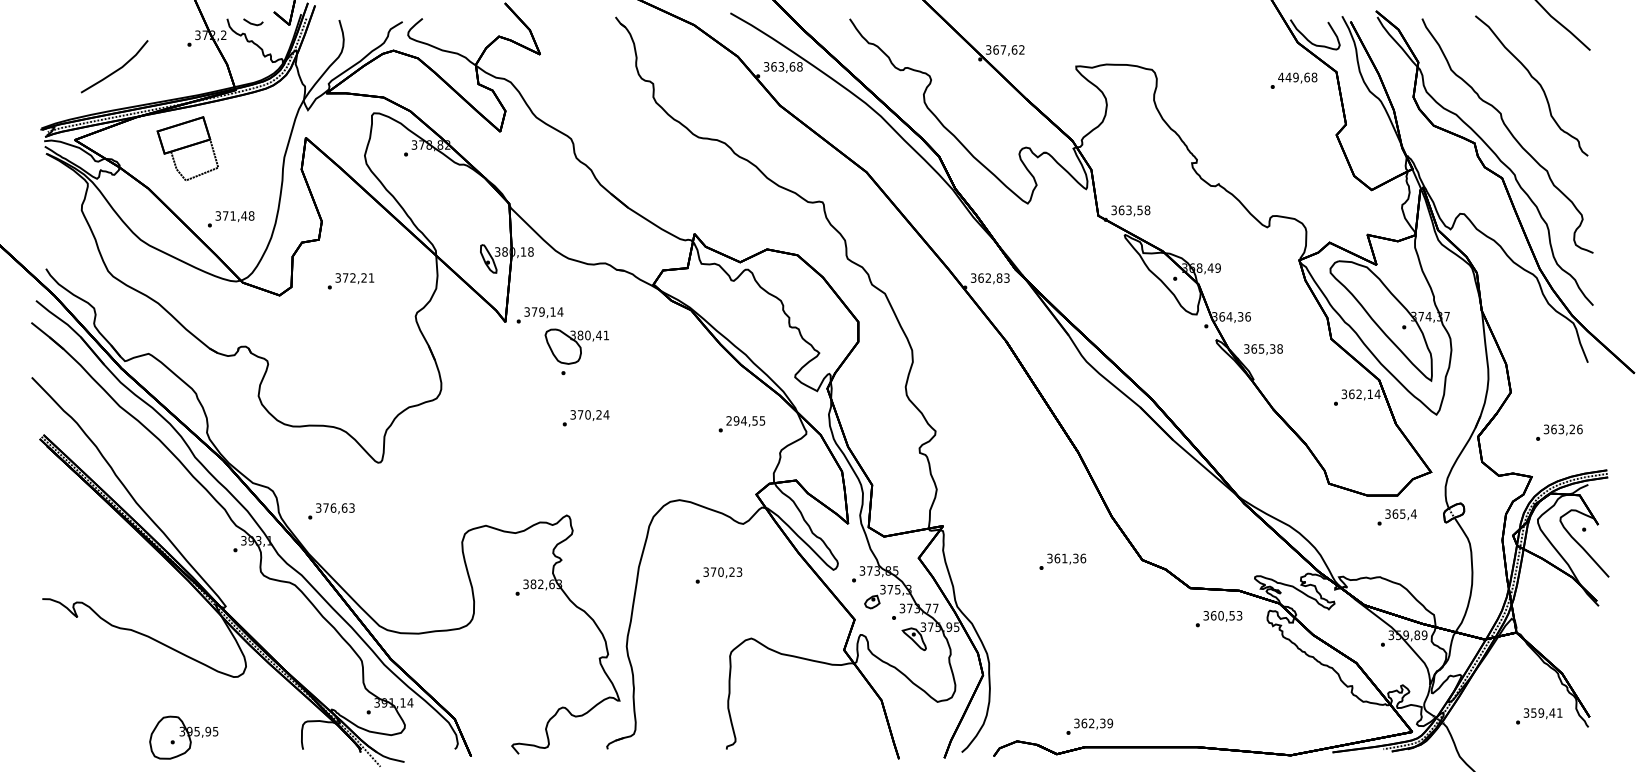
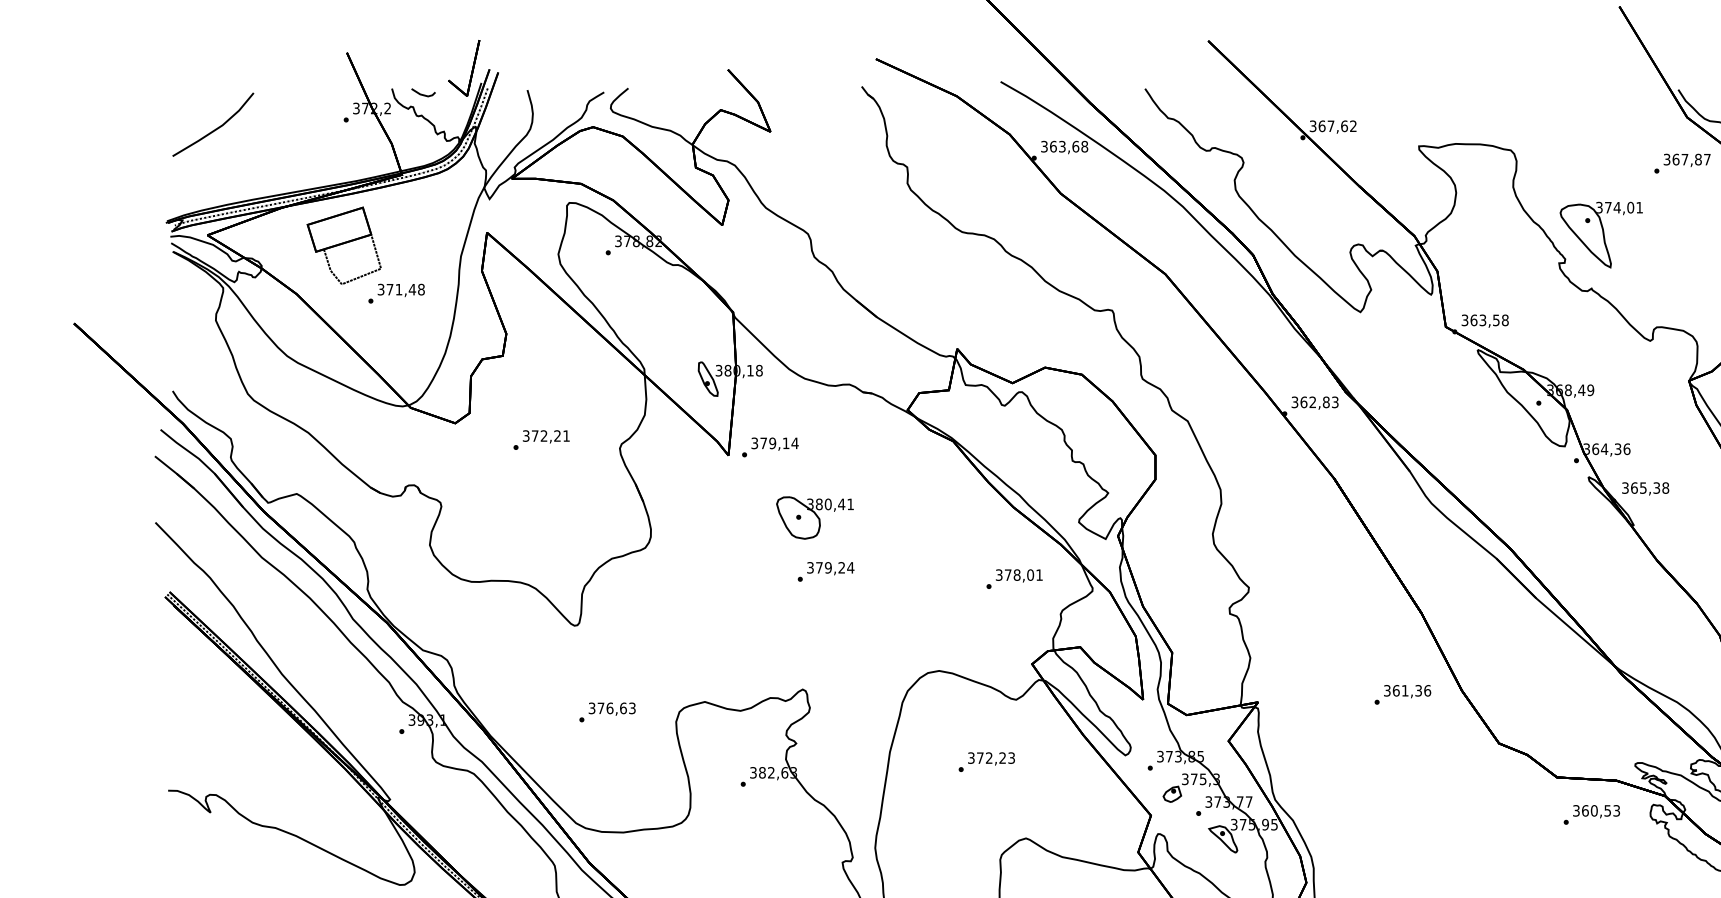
line: (116, 69) -> (215, 128), moved
text: (1297, 77) -> (1686, 159), 449,68 -> 367,87
part: (1226, 139) -> (1600, 234), added
text: (231, 219) -> (397, 293), moved
text: (350, 281) -> (541, 440), moved
part: (576, 346) -> (814, 517), moved
text: (587, 414) -> (827, 567), 370,24 -> 379,24
text: (745, 420) -> (1018, 574), 294,55 -> 378,01
text: (331, 511) -> (607, 712), moved
text: (1062, 561) -> (1402, 694), moved
text: (720, 571) -> (988, 757), 370,23 -> 372,23

